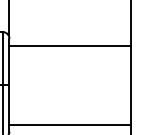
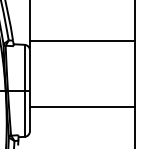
line: (69, 45) -> (82, 40), moved
line: (69, 125) -> (82, 107), moved

